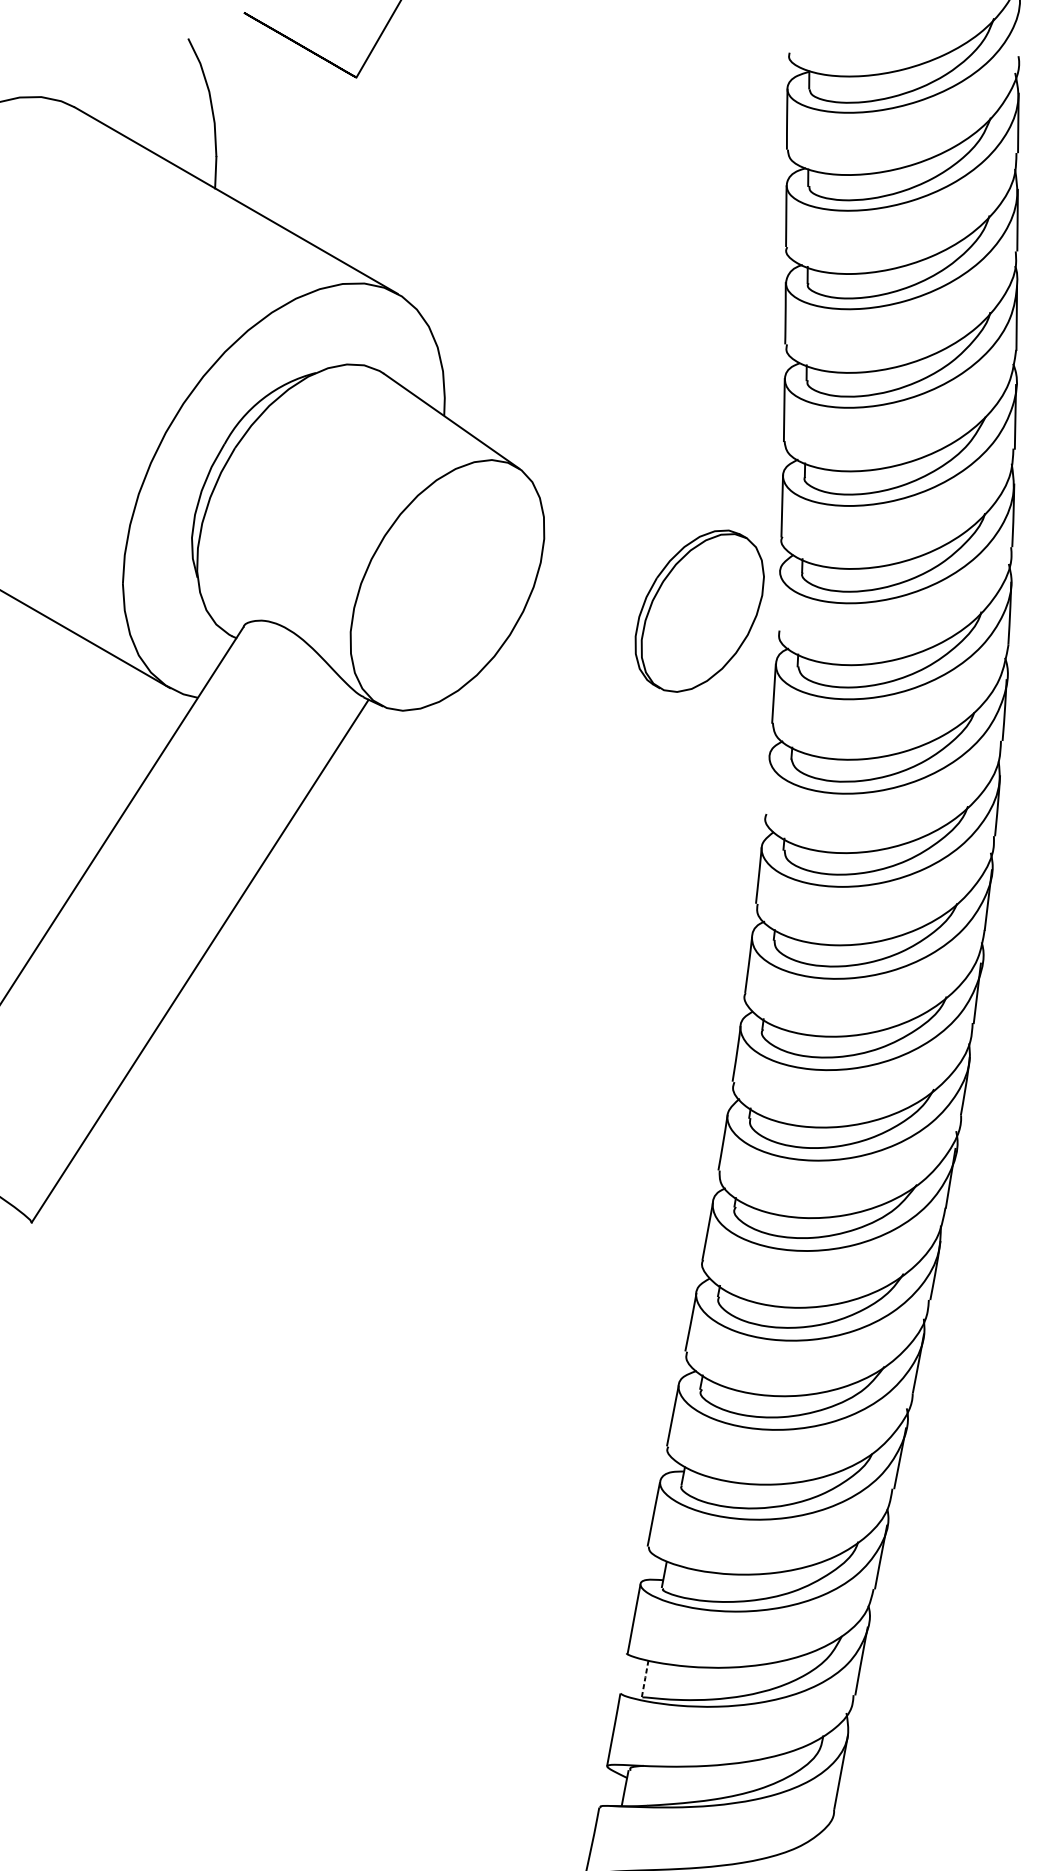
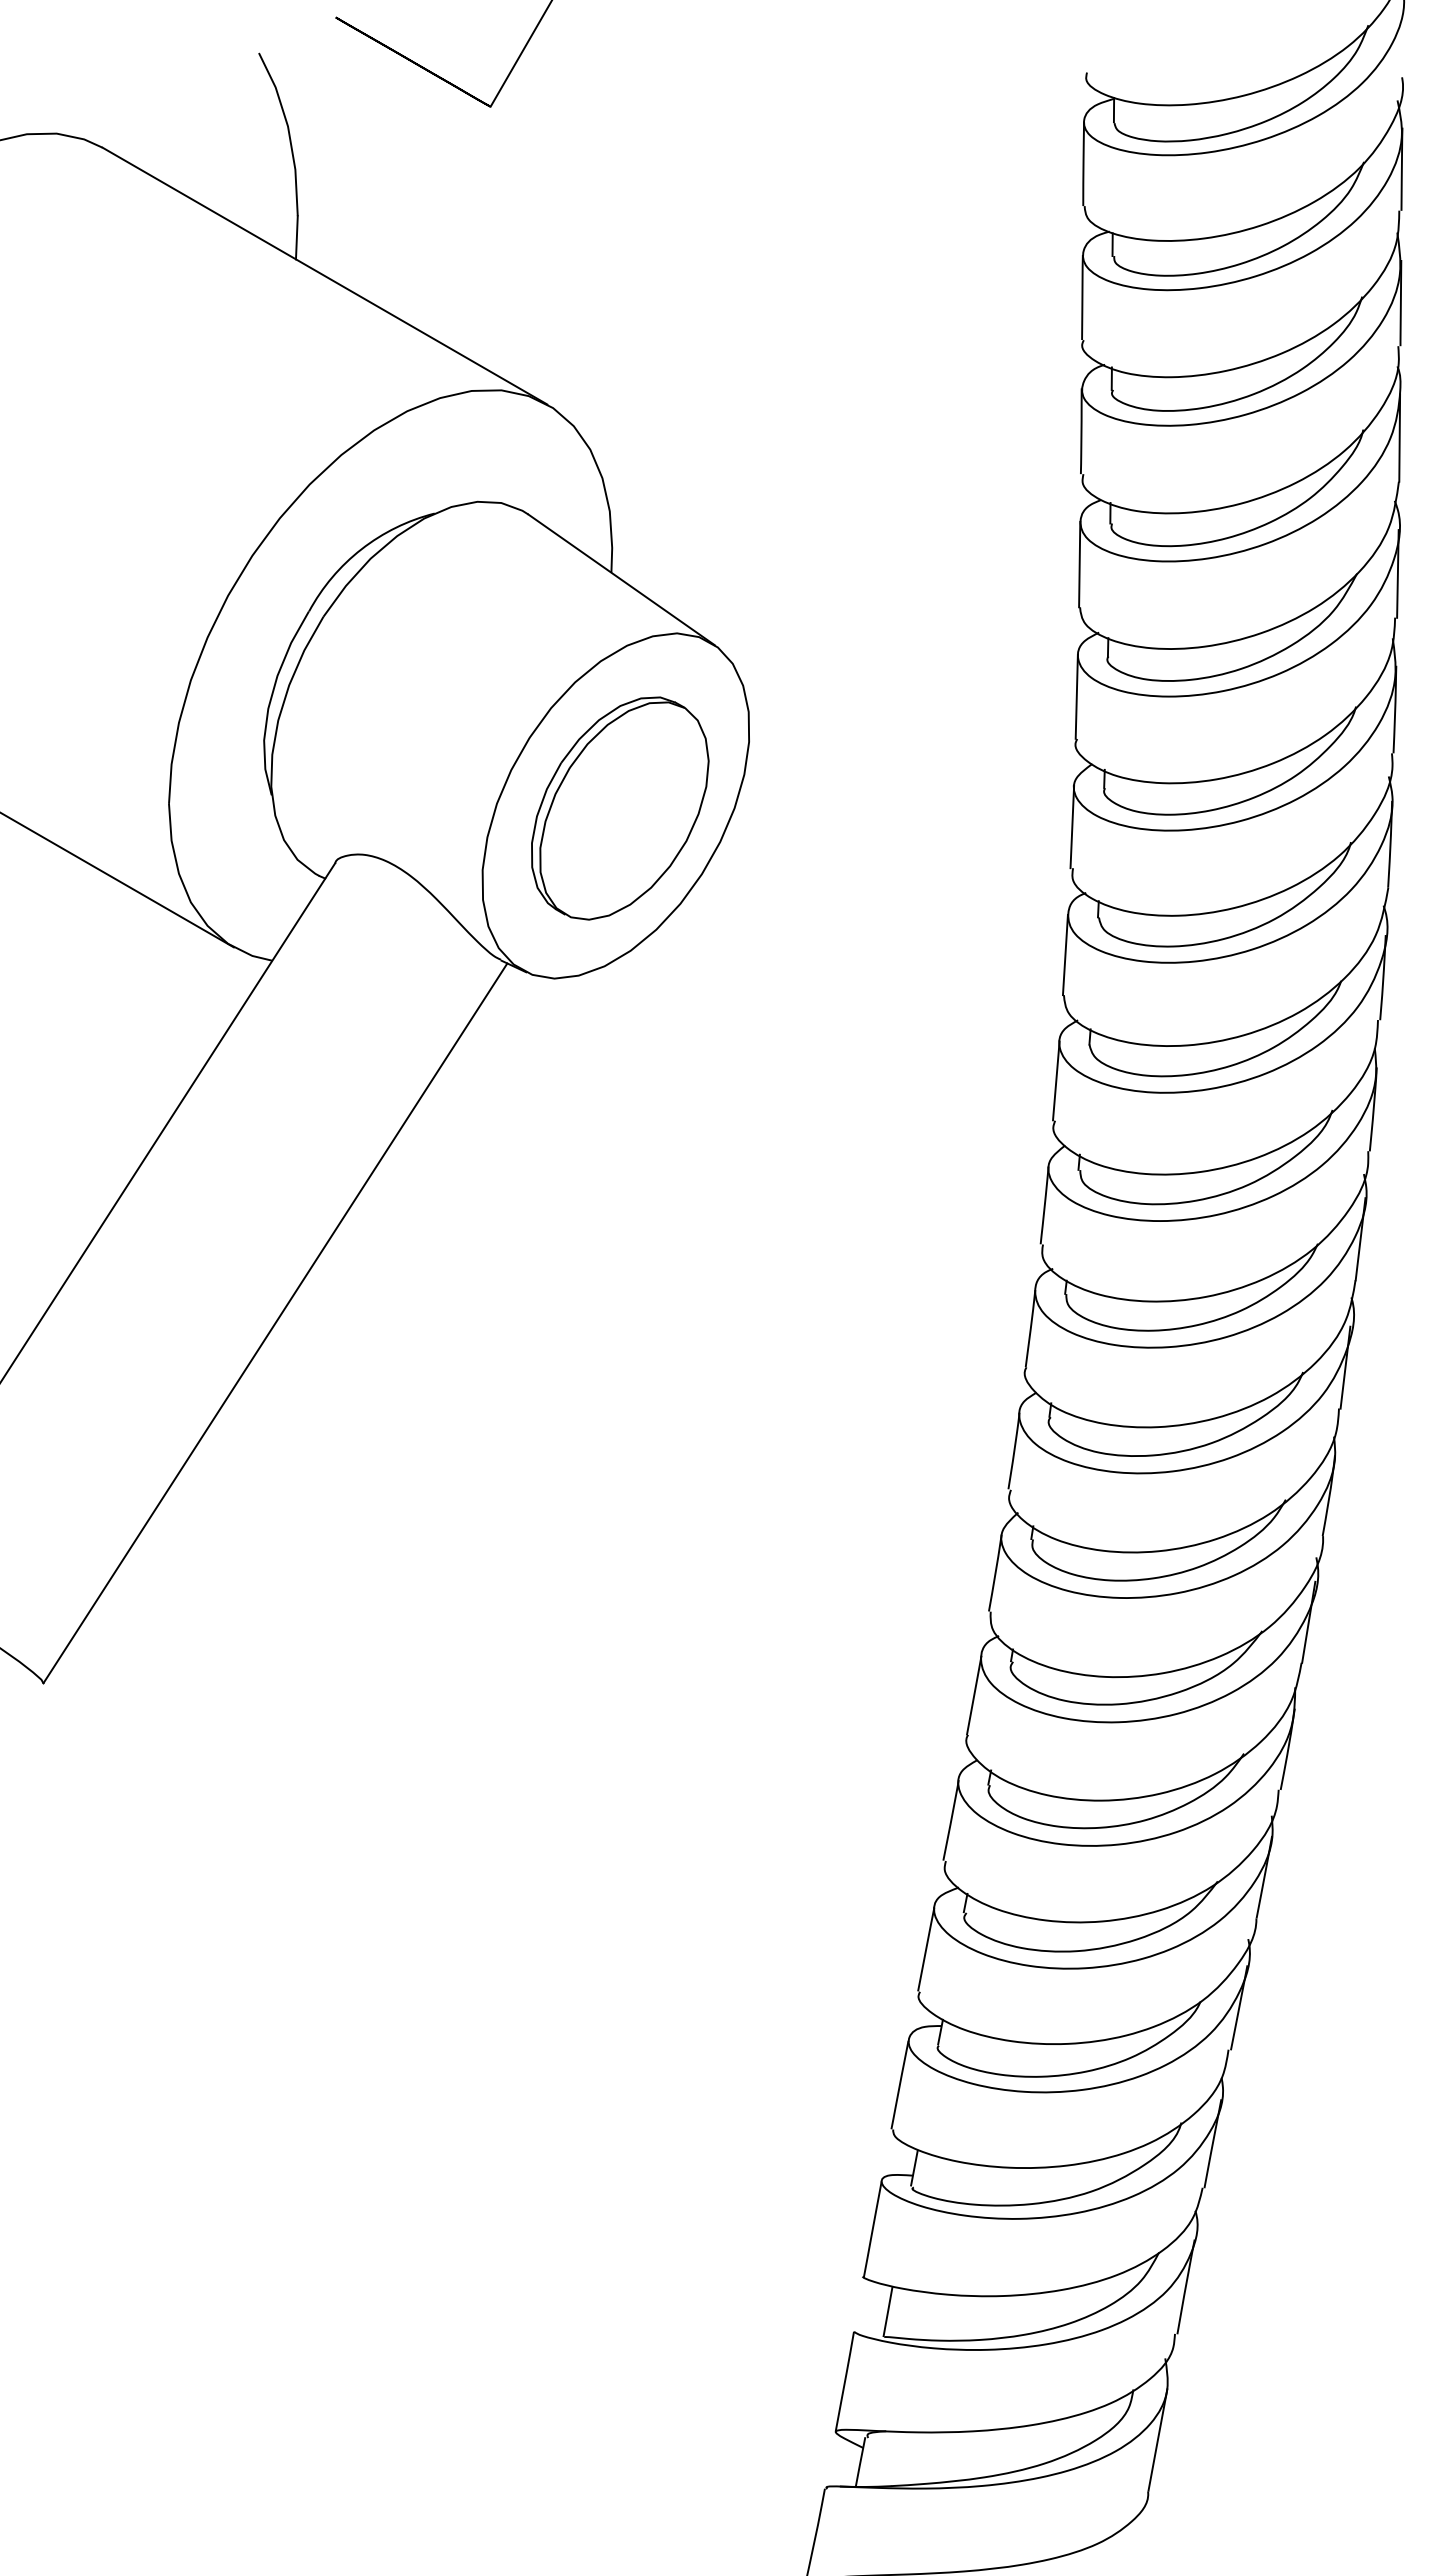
line: (779, 600) -> (1072, 826), added
part: (699, 611) -> (620, 808), moved
line: (767, 784) -> (1056, 1080), added
line: (645, 1678) -> (888, 2311), dashed -> solid

